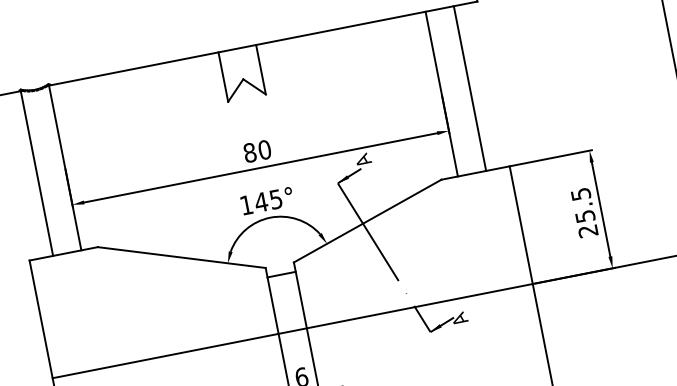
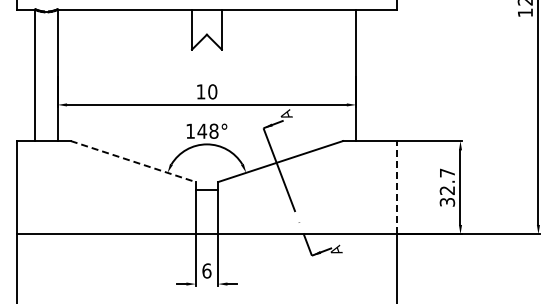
line: (469, 88) -> (378, 75), removed
text: (249, 152) -> (200, 91), 80 -> 10
text: (275, 198) -> (213, 130), 145° -> 148°
text: (584, 212) -> (447, 187), 25.5 -> 32.7
line: (521, 224) -> (397, 187), solid -> dashed
line: (182, 257) -> (133, 161), solid -> dashed

